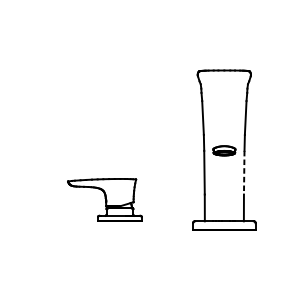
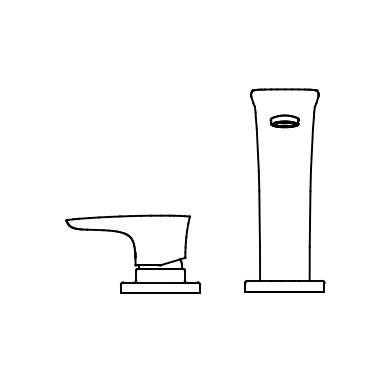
part: (224, 150) -> (284, 121), moved
line: (244, 172) -> (310, 219), dashed -> solid
part: (104, 199) -> (132, 253), size x1.43

